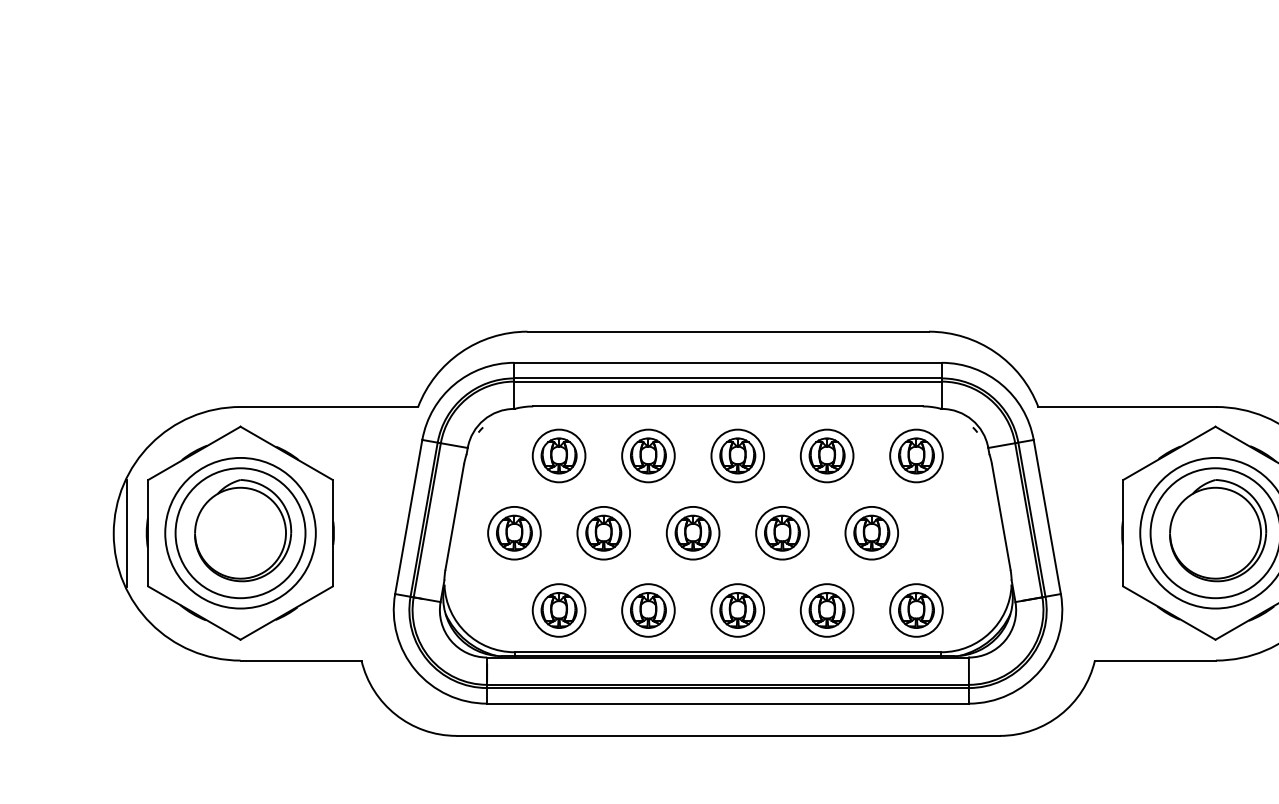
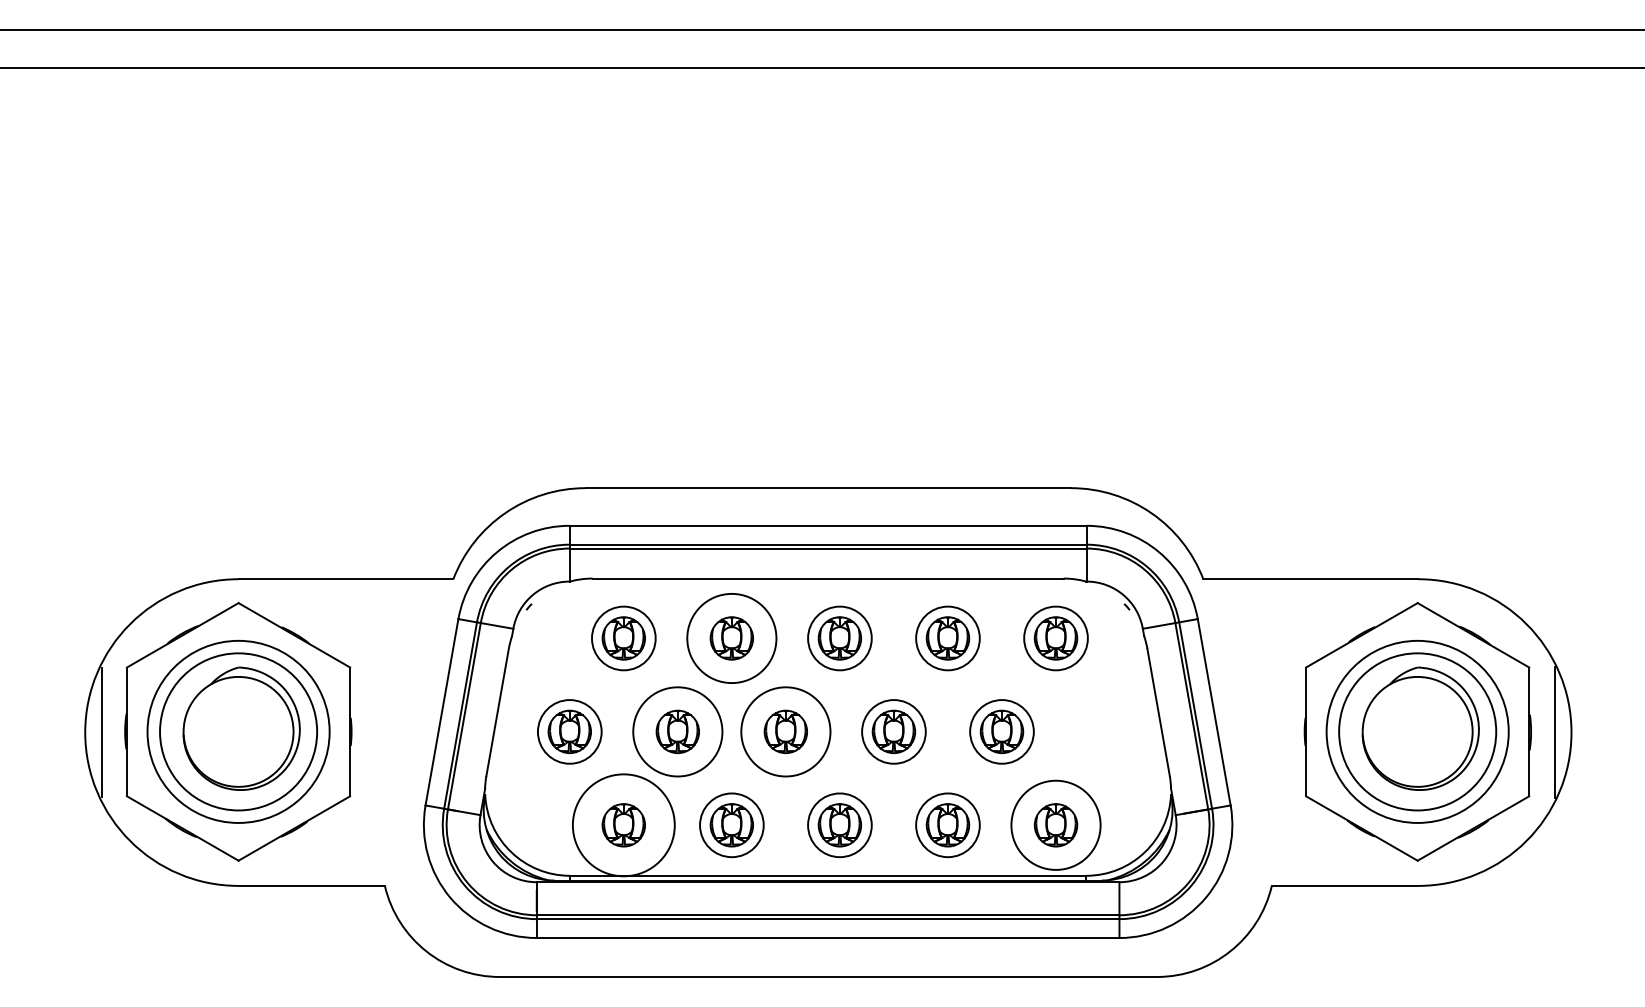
circle: (648, 456) -> (731, 638), size x1.4
circle: (603, 532) -> (677, 731), size x1.4
circle: (692, 532) -> (785, 731), size x1.4
circle: (558, 610) -> (623, 825), size x1.6
circle: (916, 610) -> (1055, 825), size x1.4

